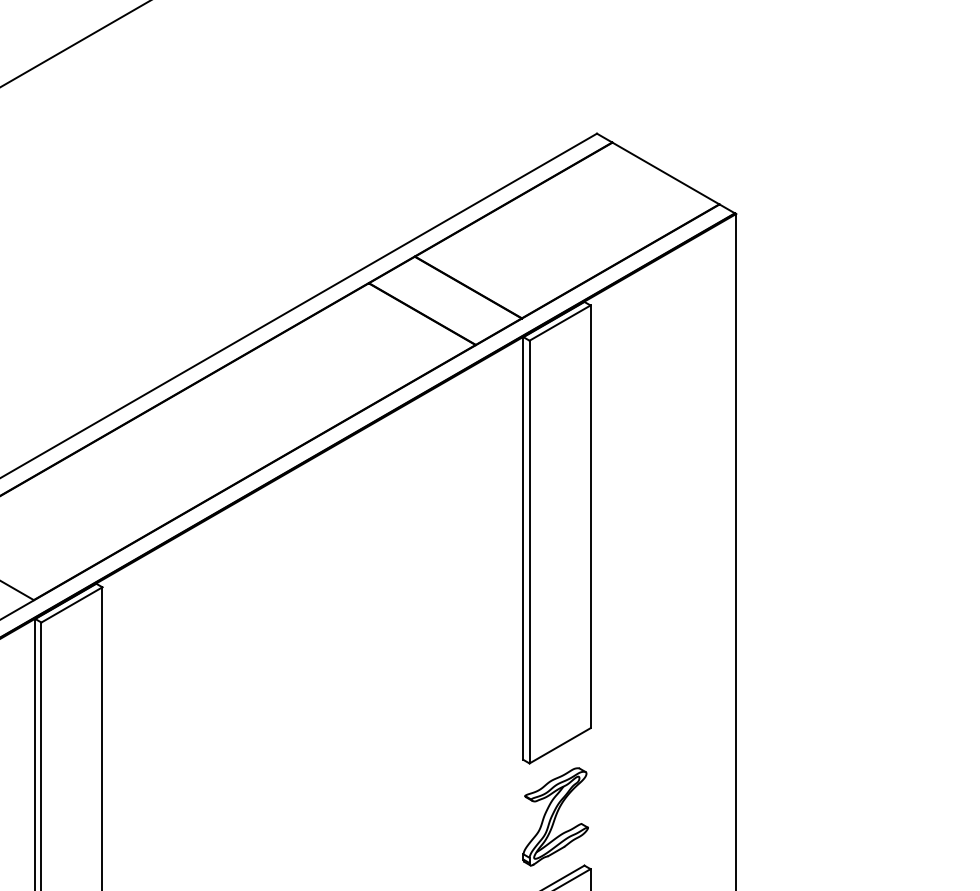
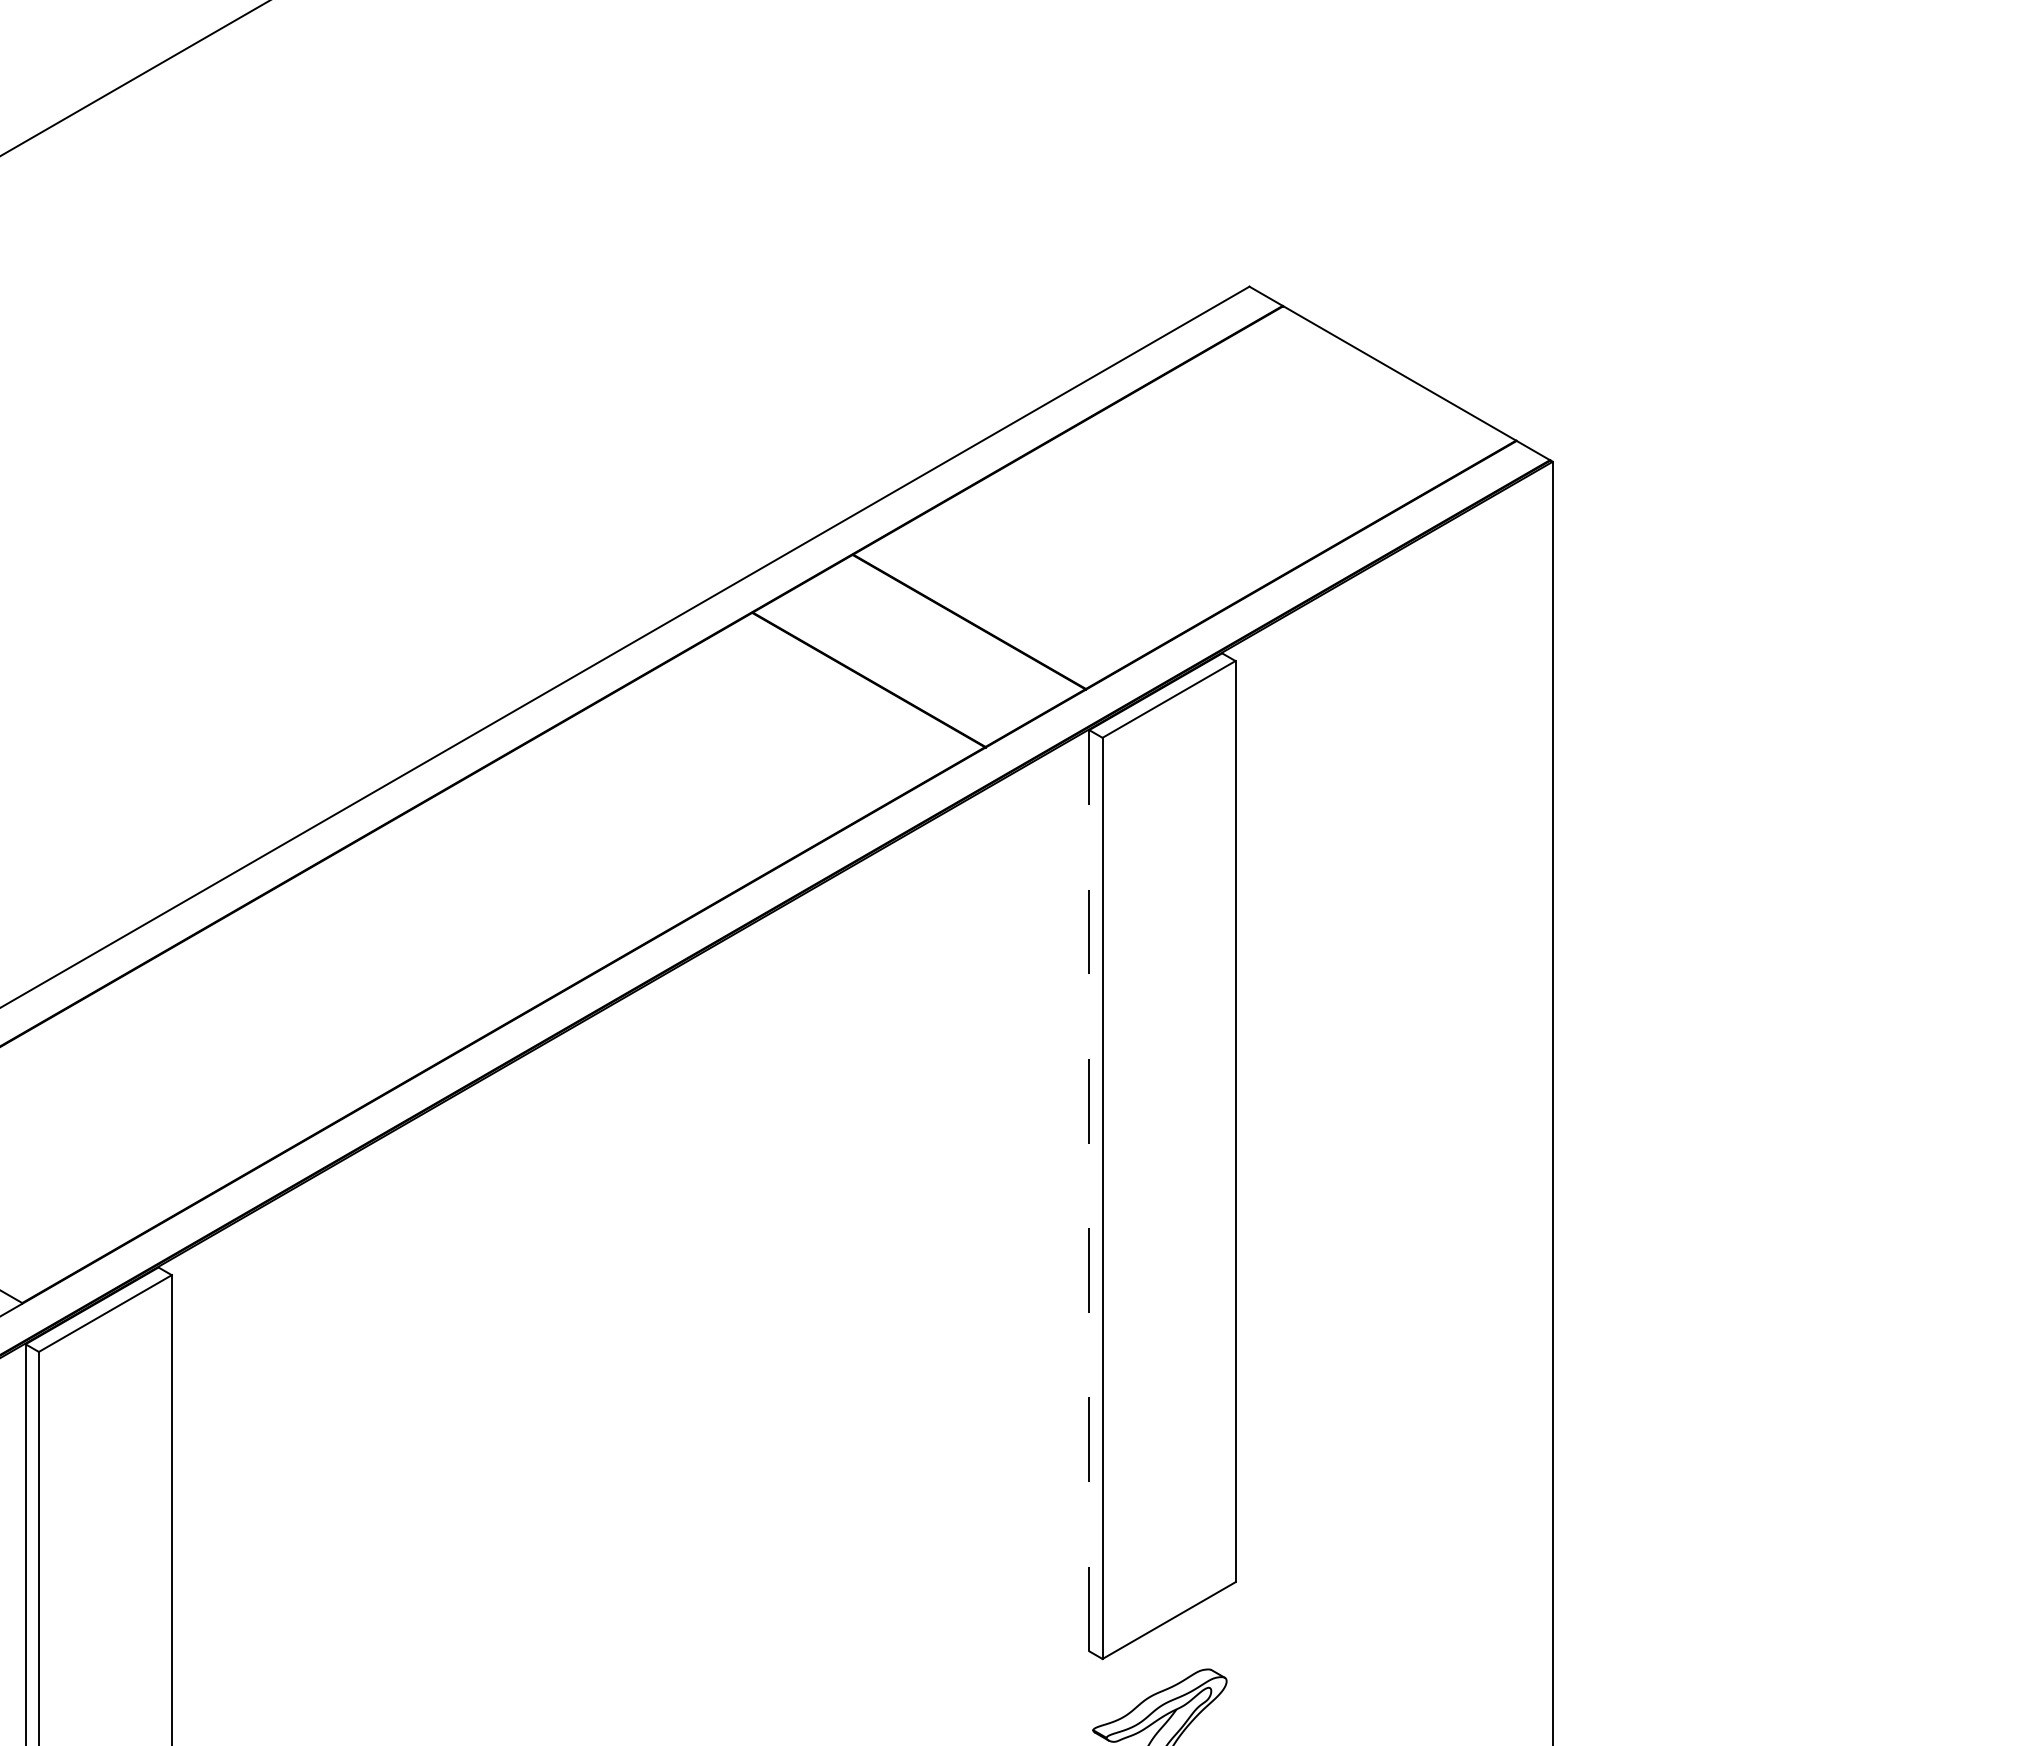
line: (523, 548) -> (1089, 1190), solid -> dashed

